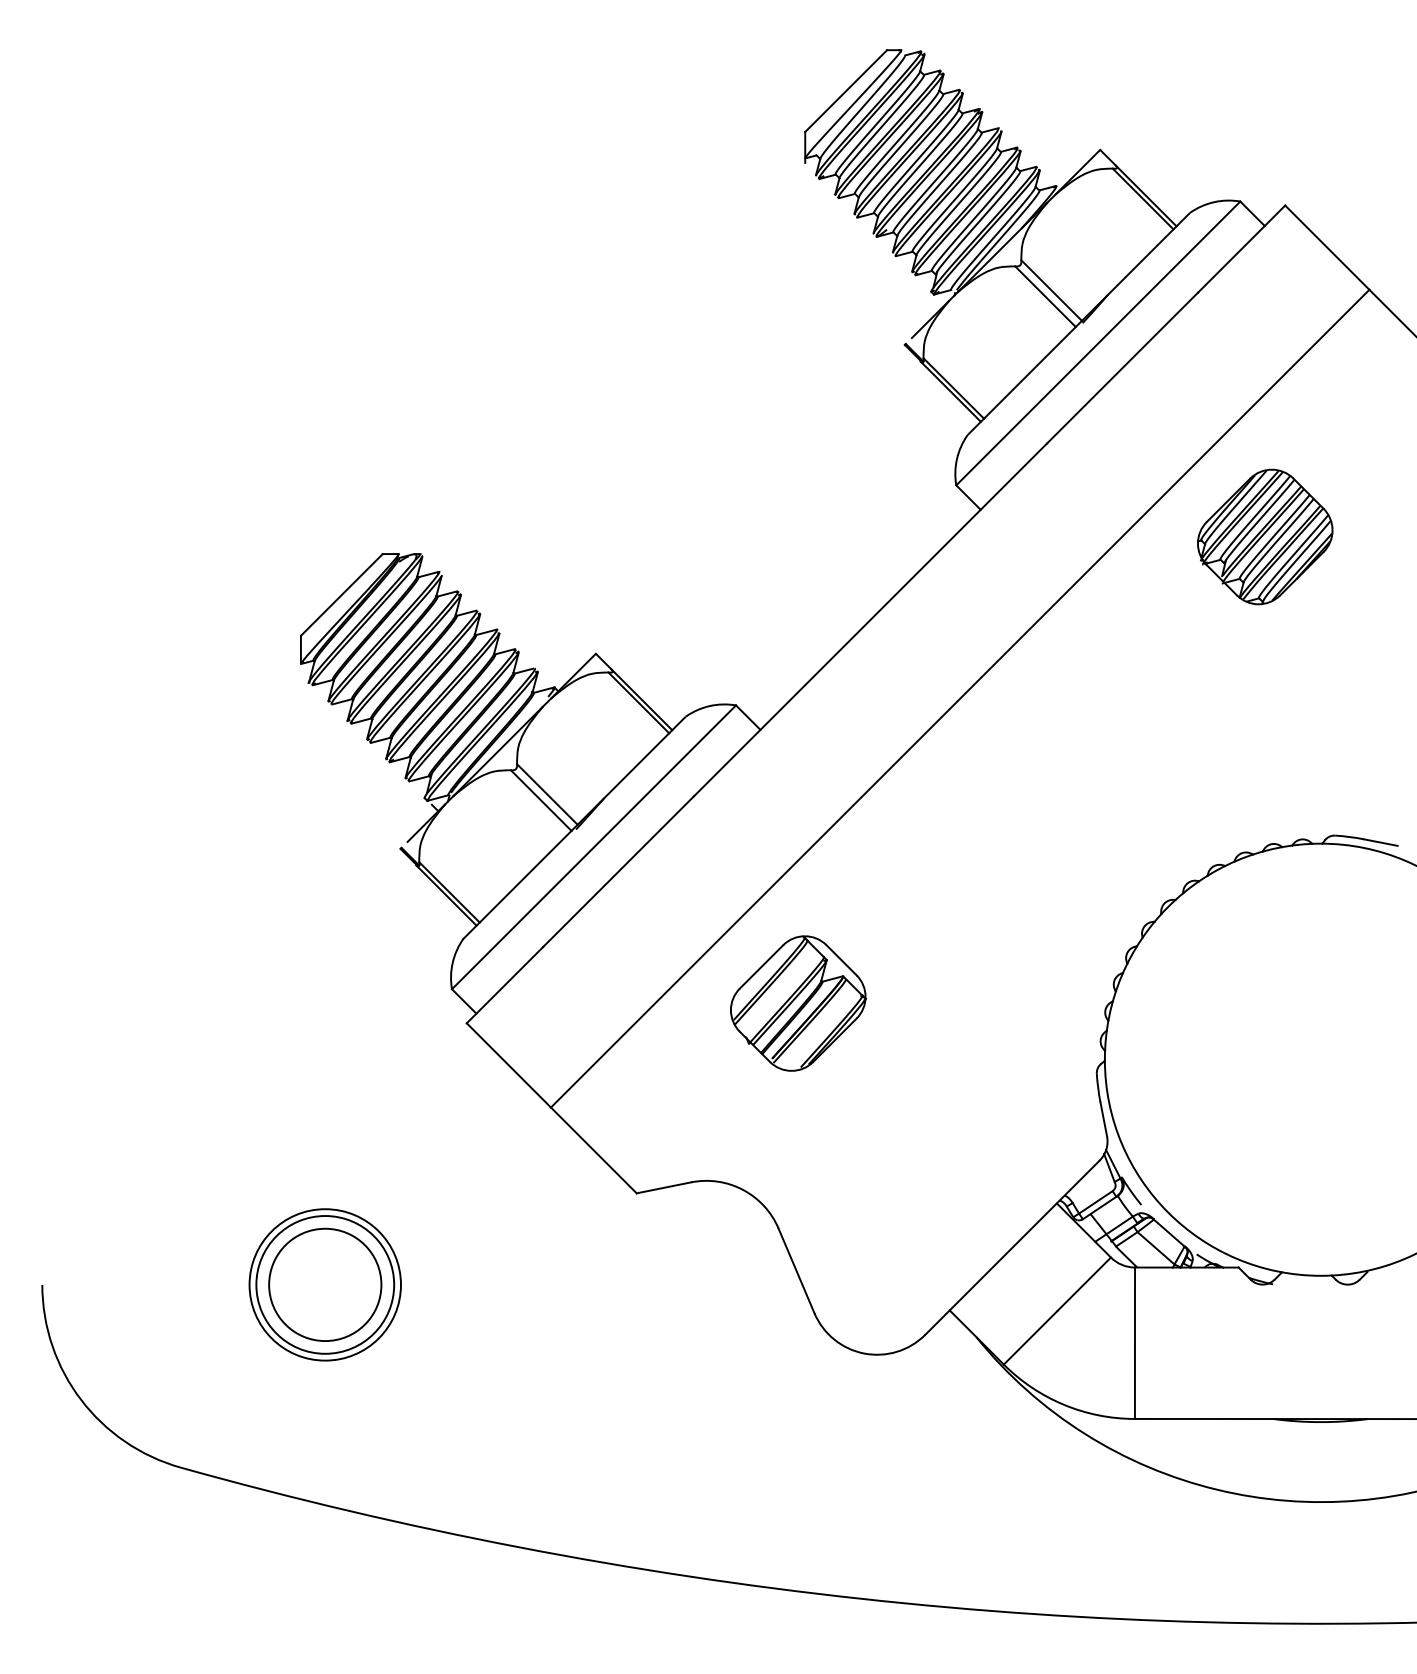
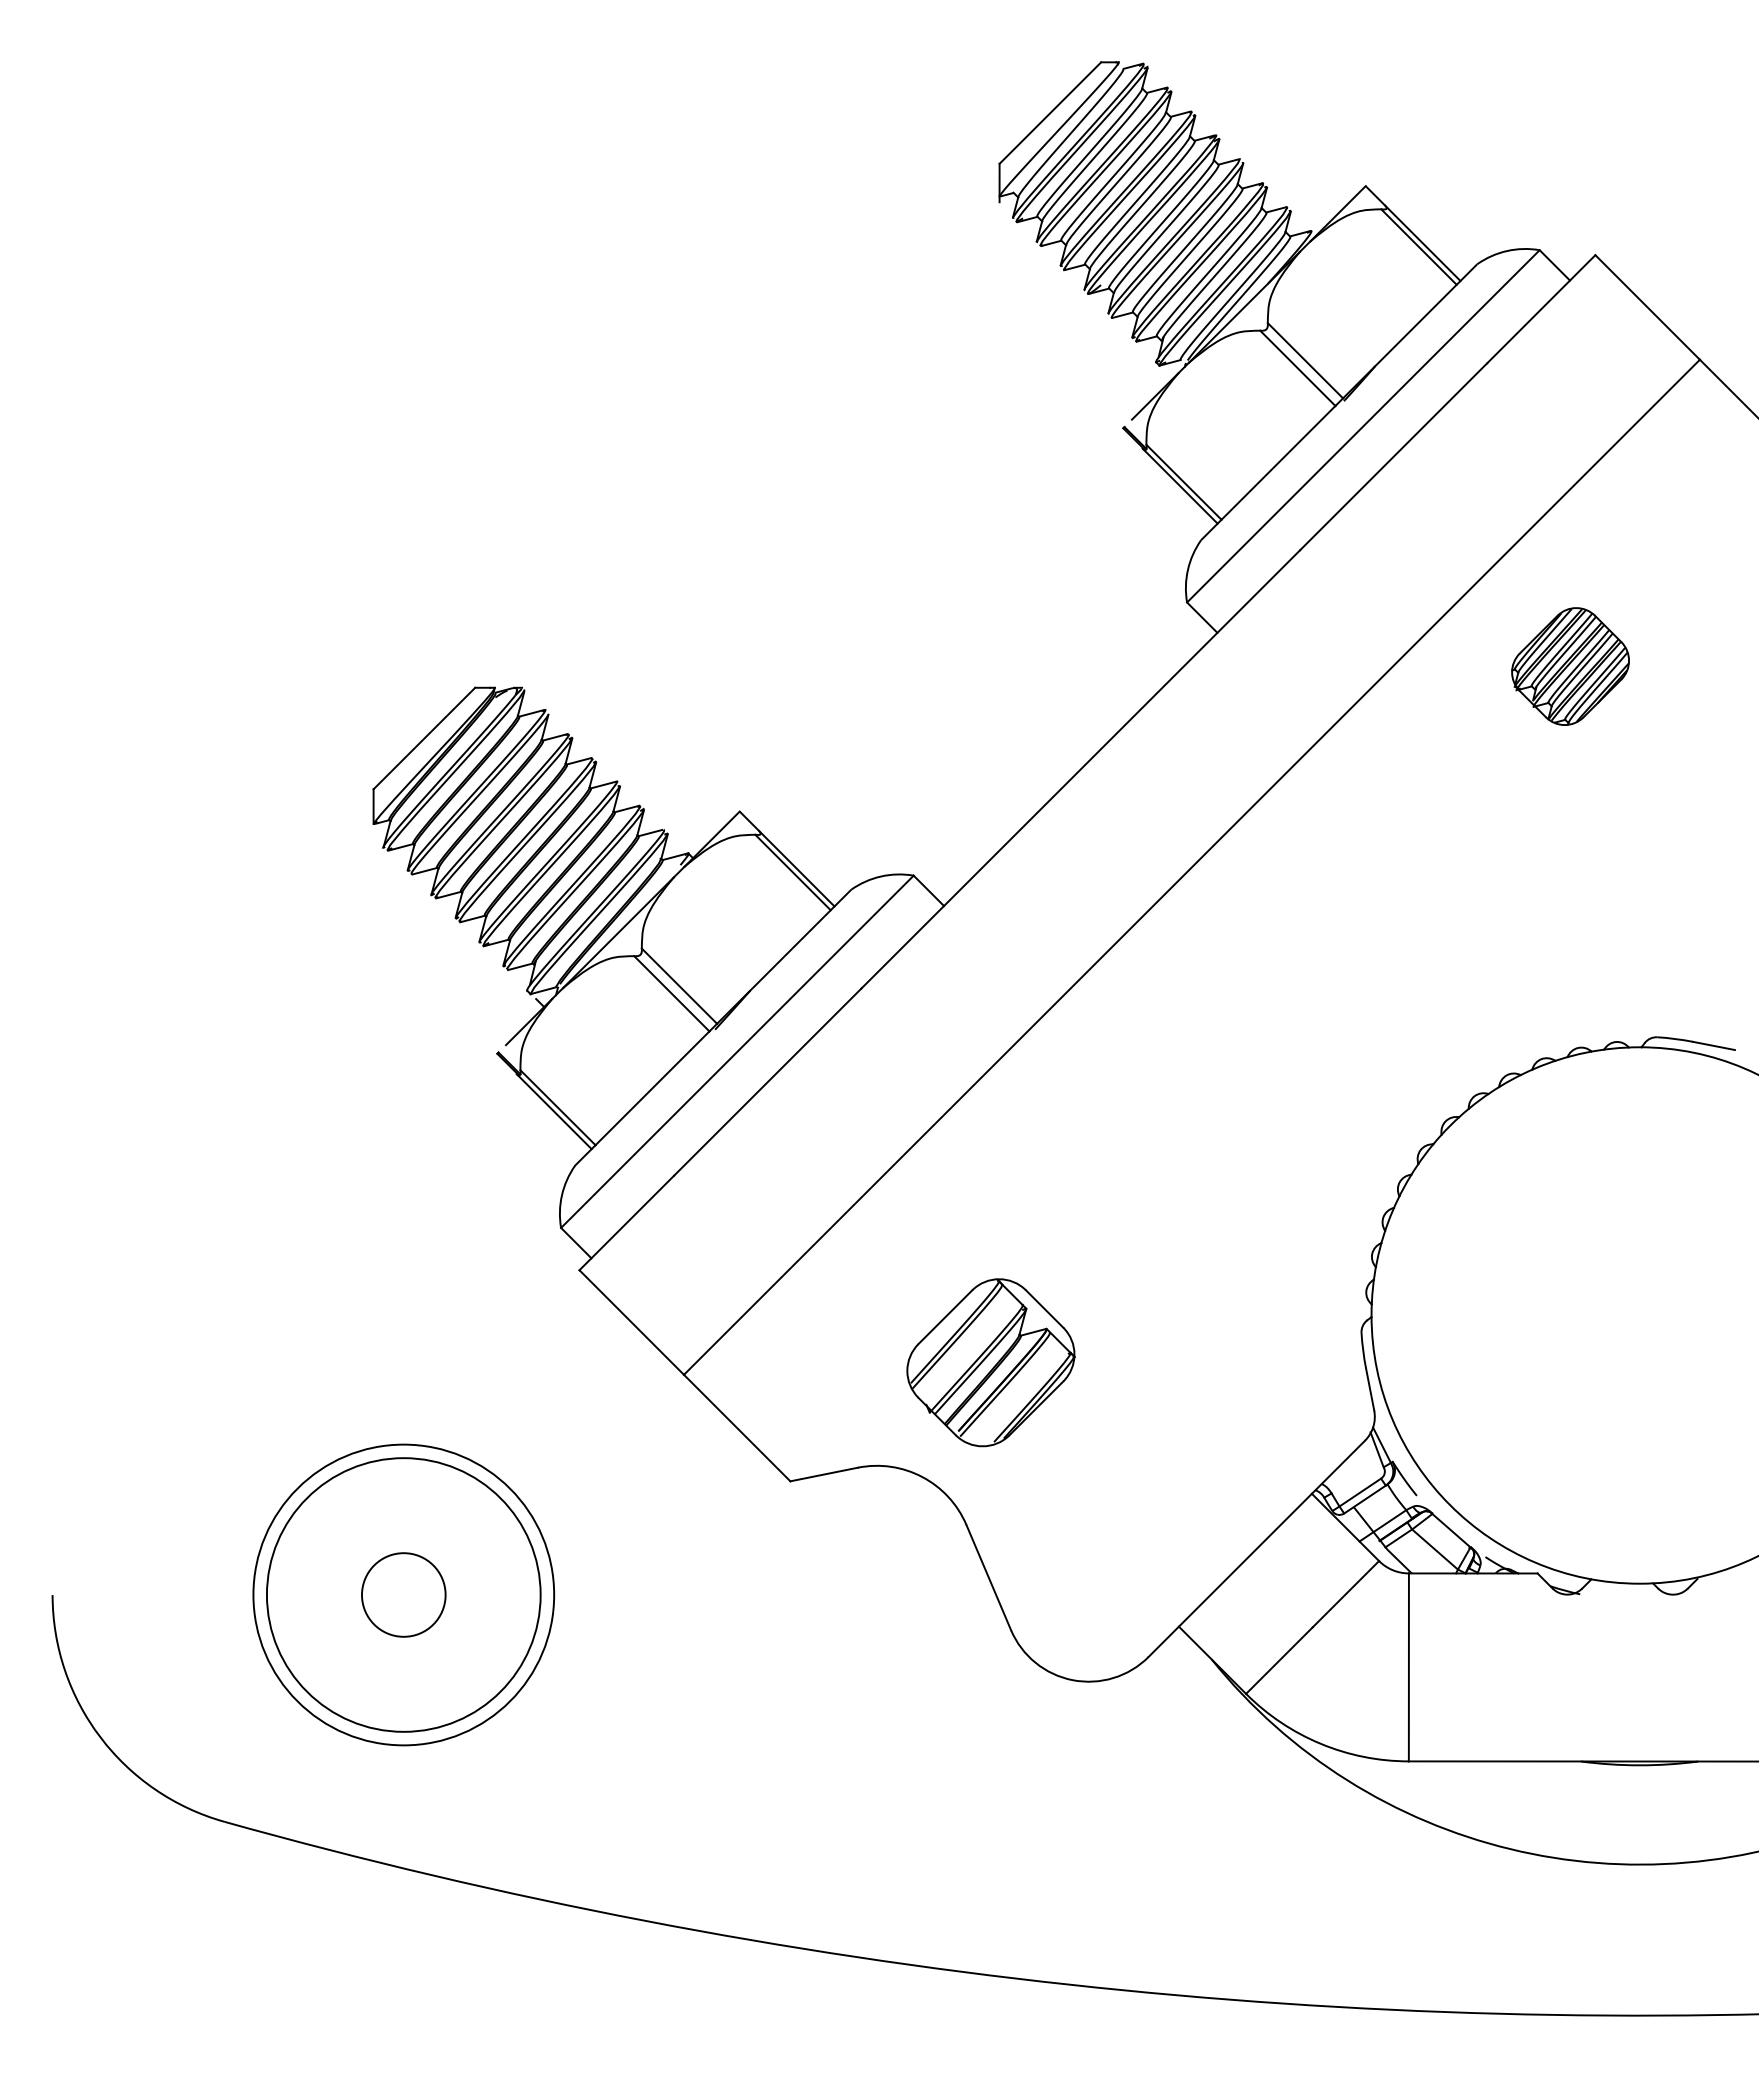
part: (1265, 536) -> (1570, 666), size x0.7
part: (797, 1003) -> (990, 1362), moved
circle: (325, 1284) -> (403, 1594), size x0.6
circle: (325, 1284) -> (403, 1594), size x1.6
circle: (325, 1284) -> (403, 1594), size x1.6

